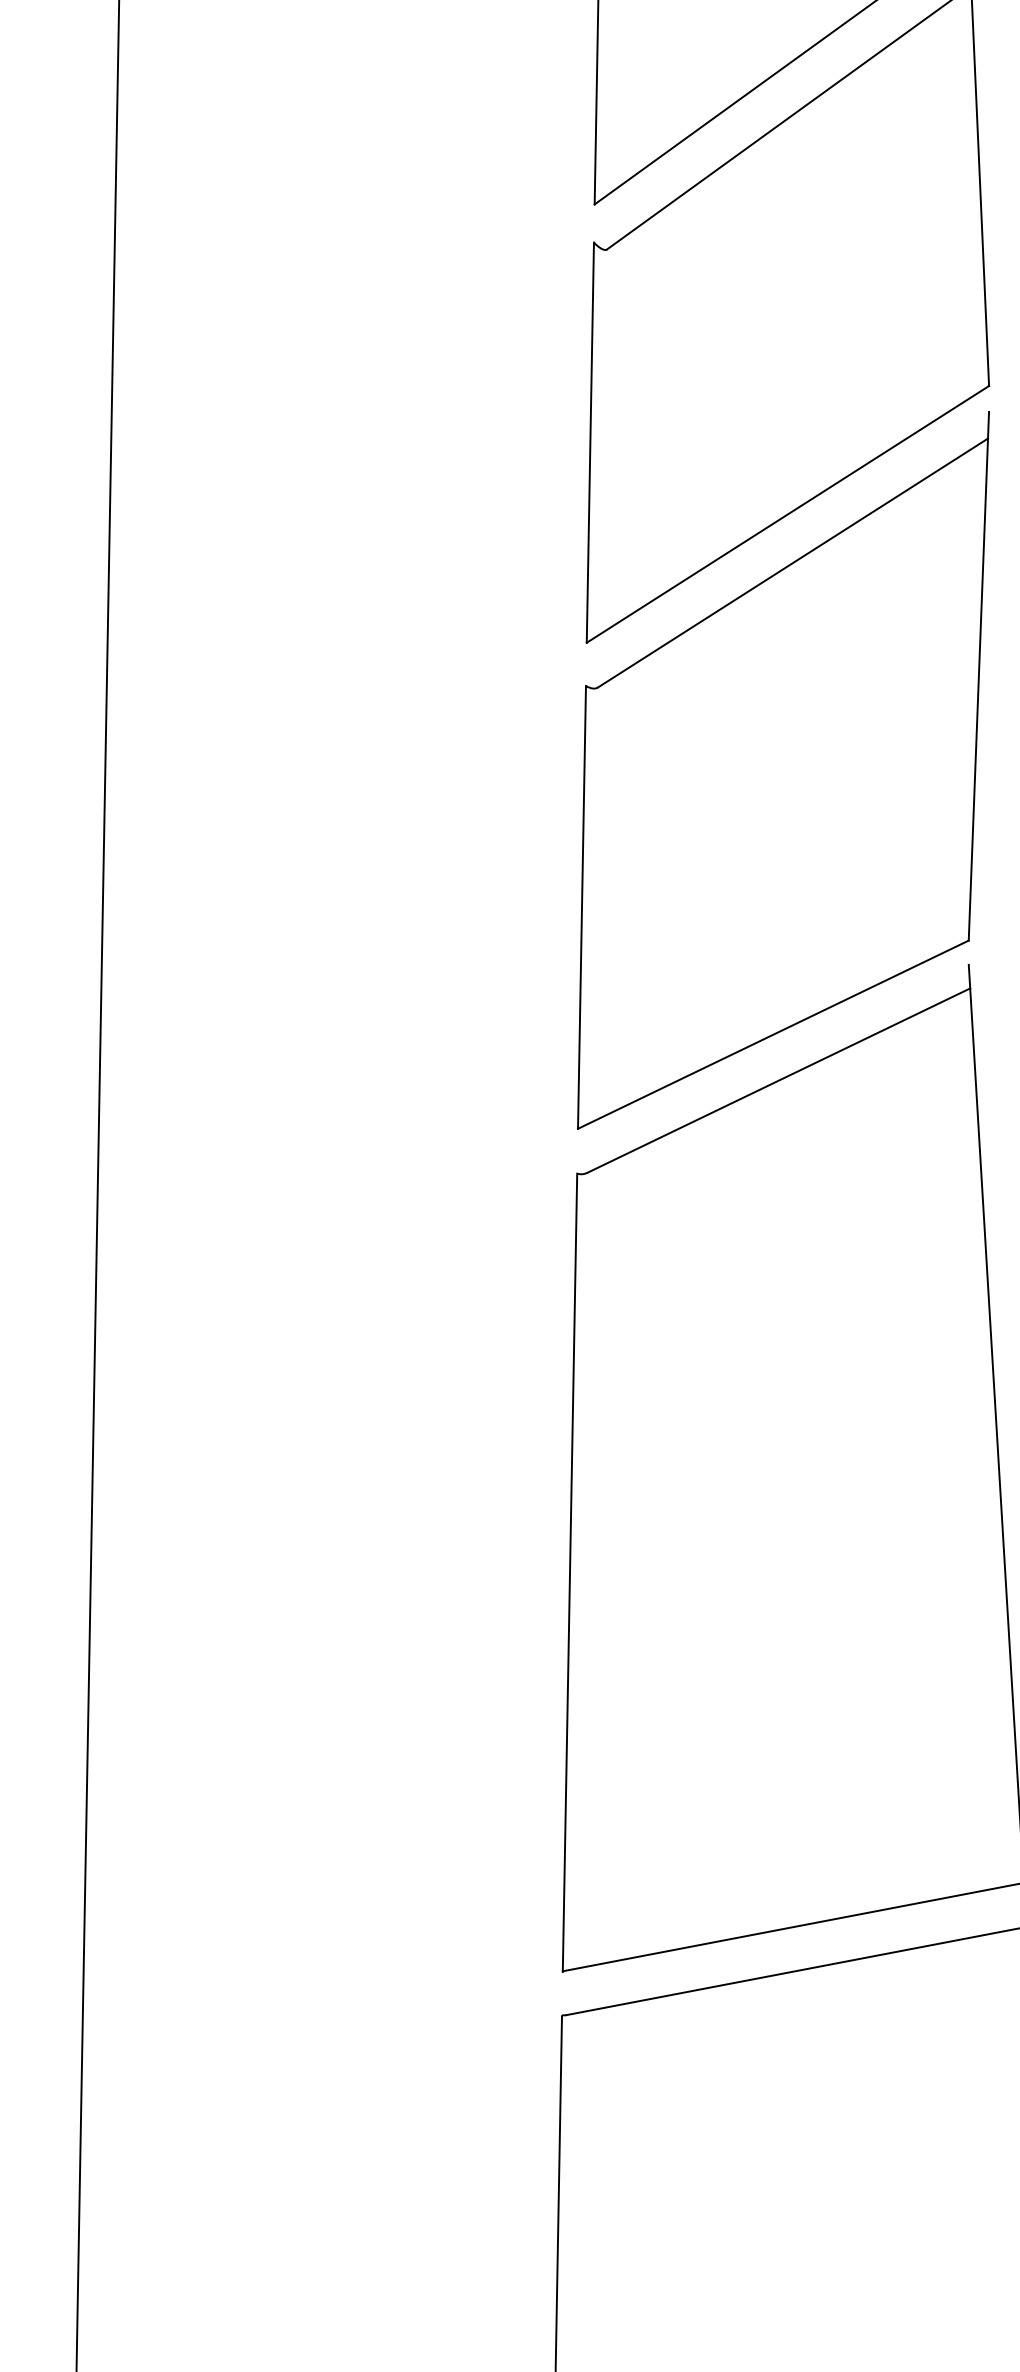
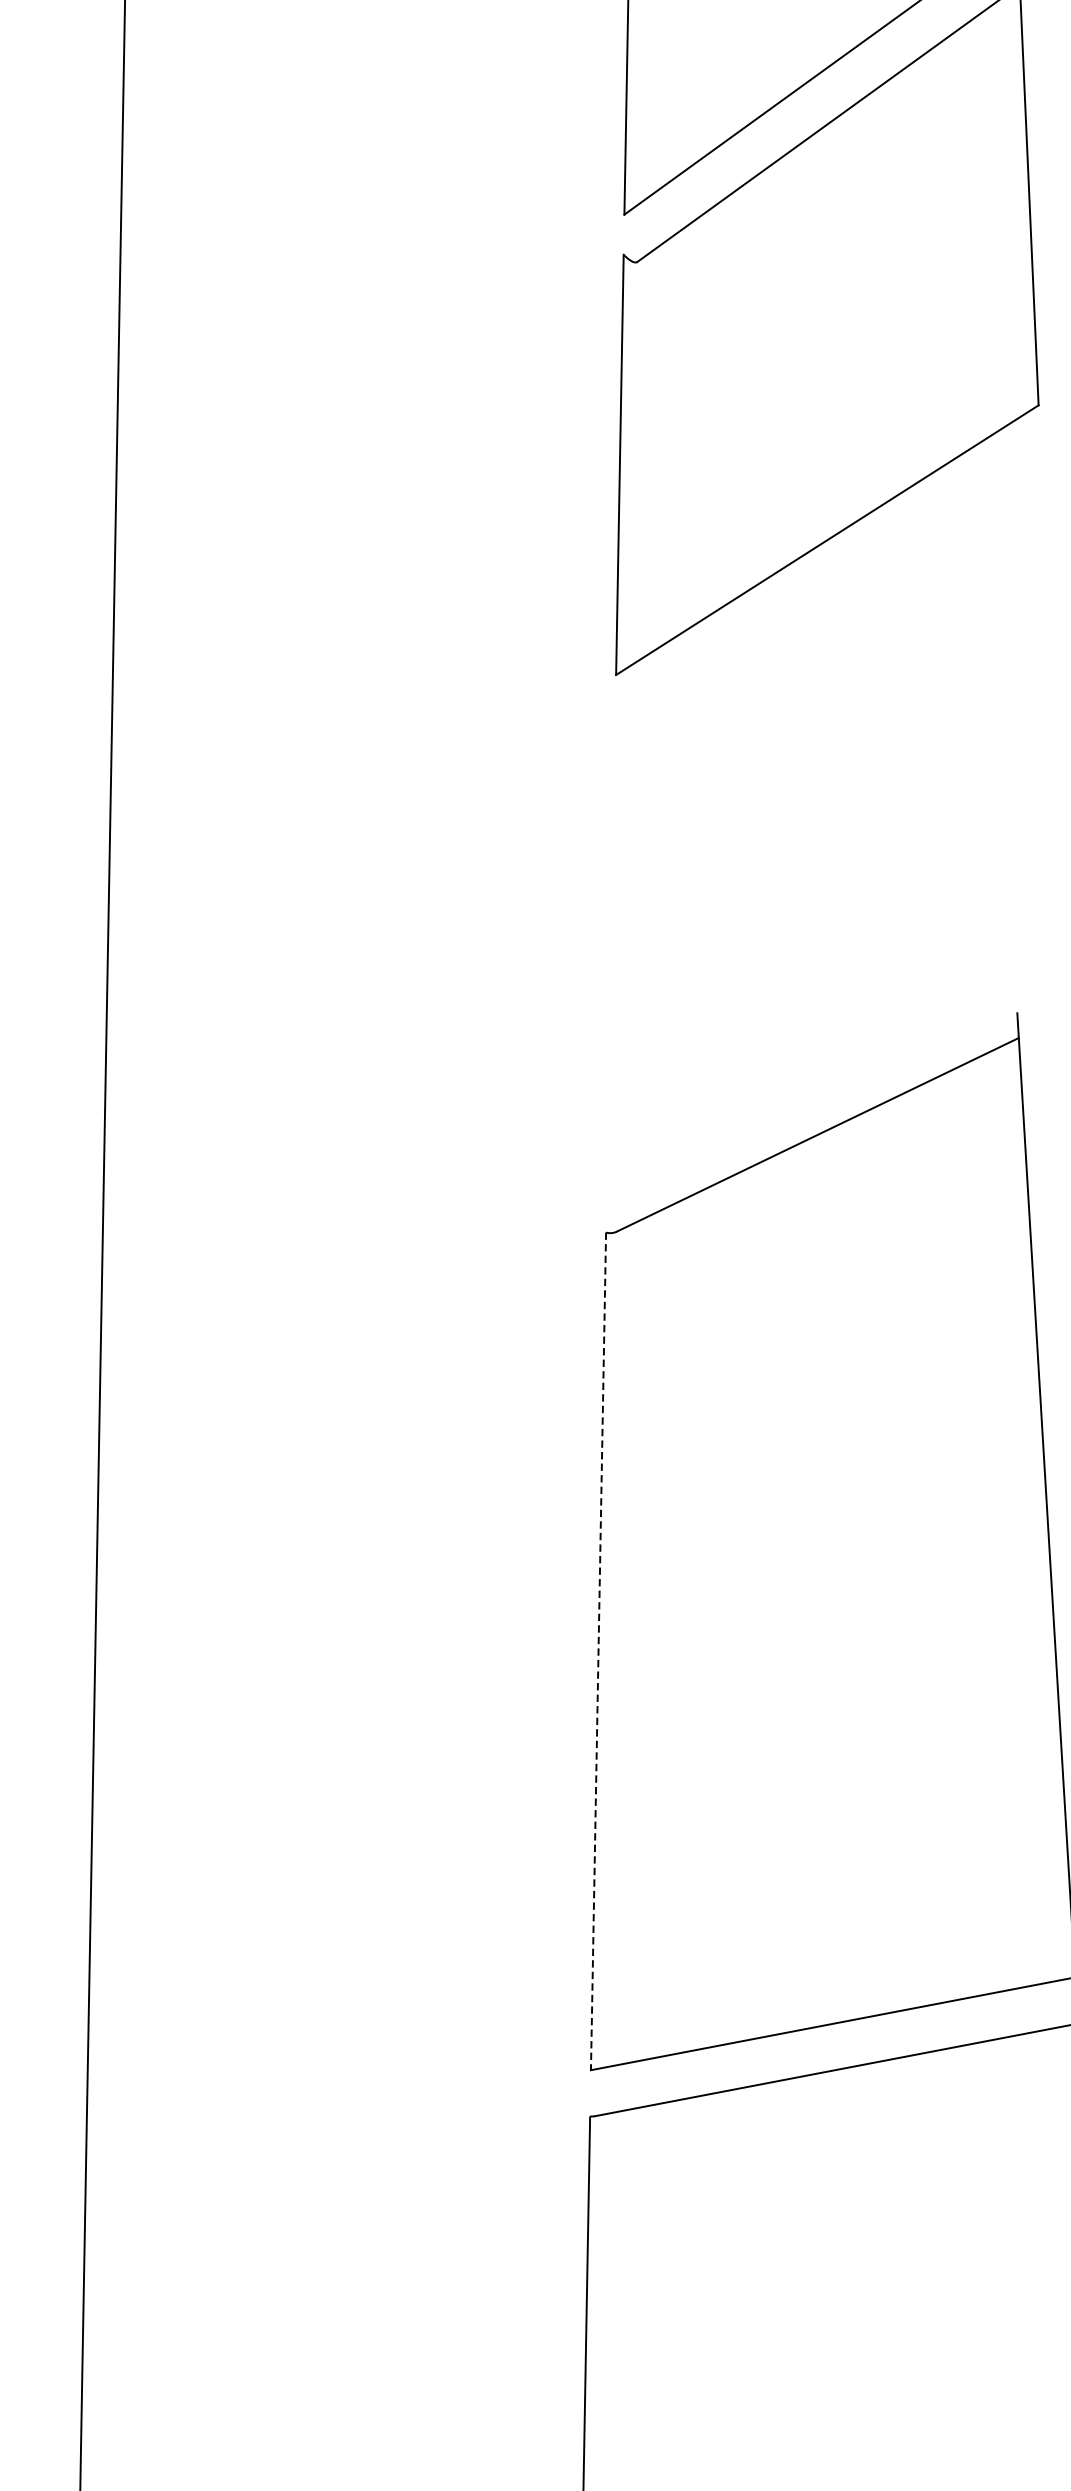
part: (783, 770) -> (822, 809), removed
line: (569, 1573) -> (597, 1652), solid -> dashed

